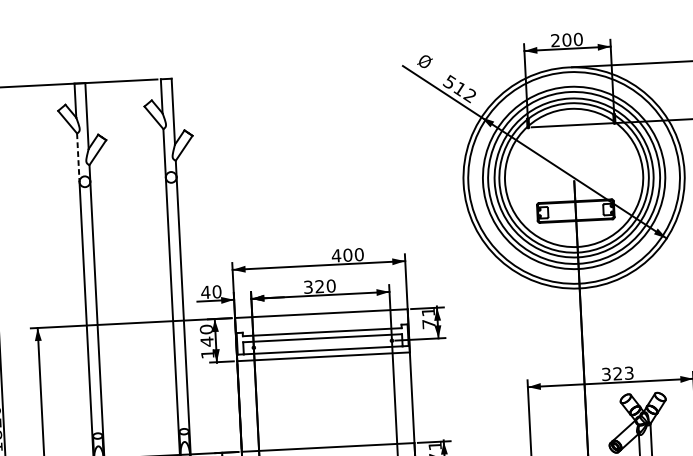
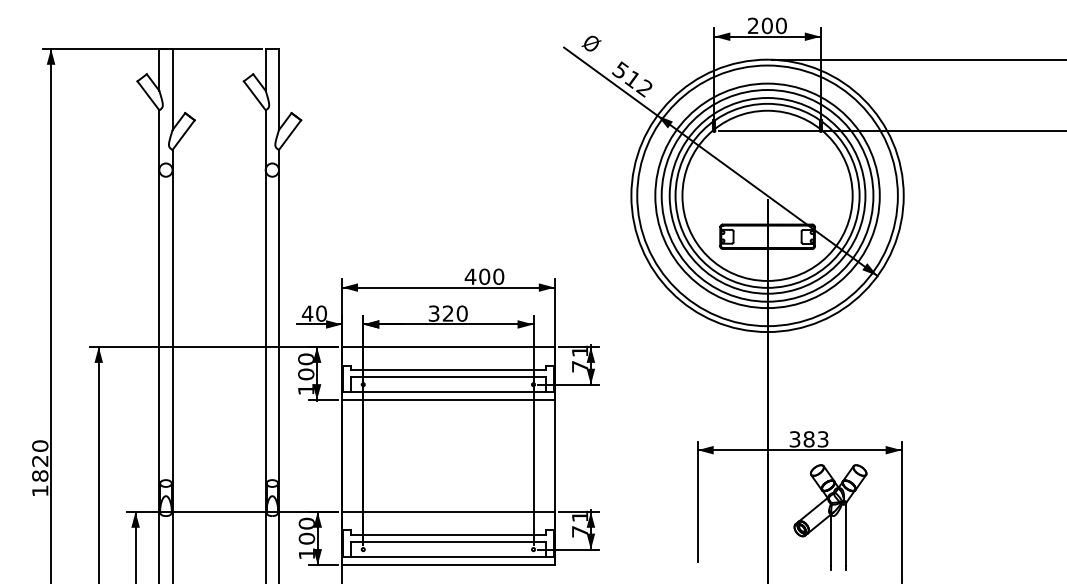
line: (78, 158) -> (159, 140), dashed -> solid
text: (207, 341) -> (306, 374), 140 -> 100
text: (617, 373) -> (808, 439), 323 -> 383

